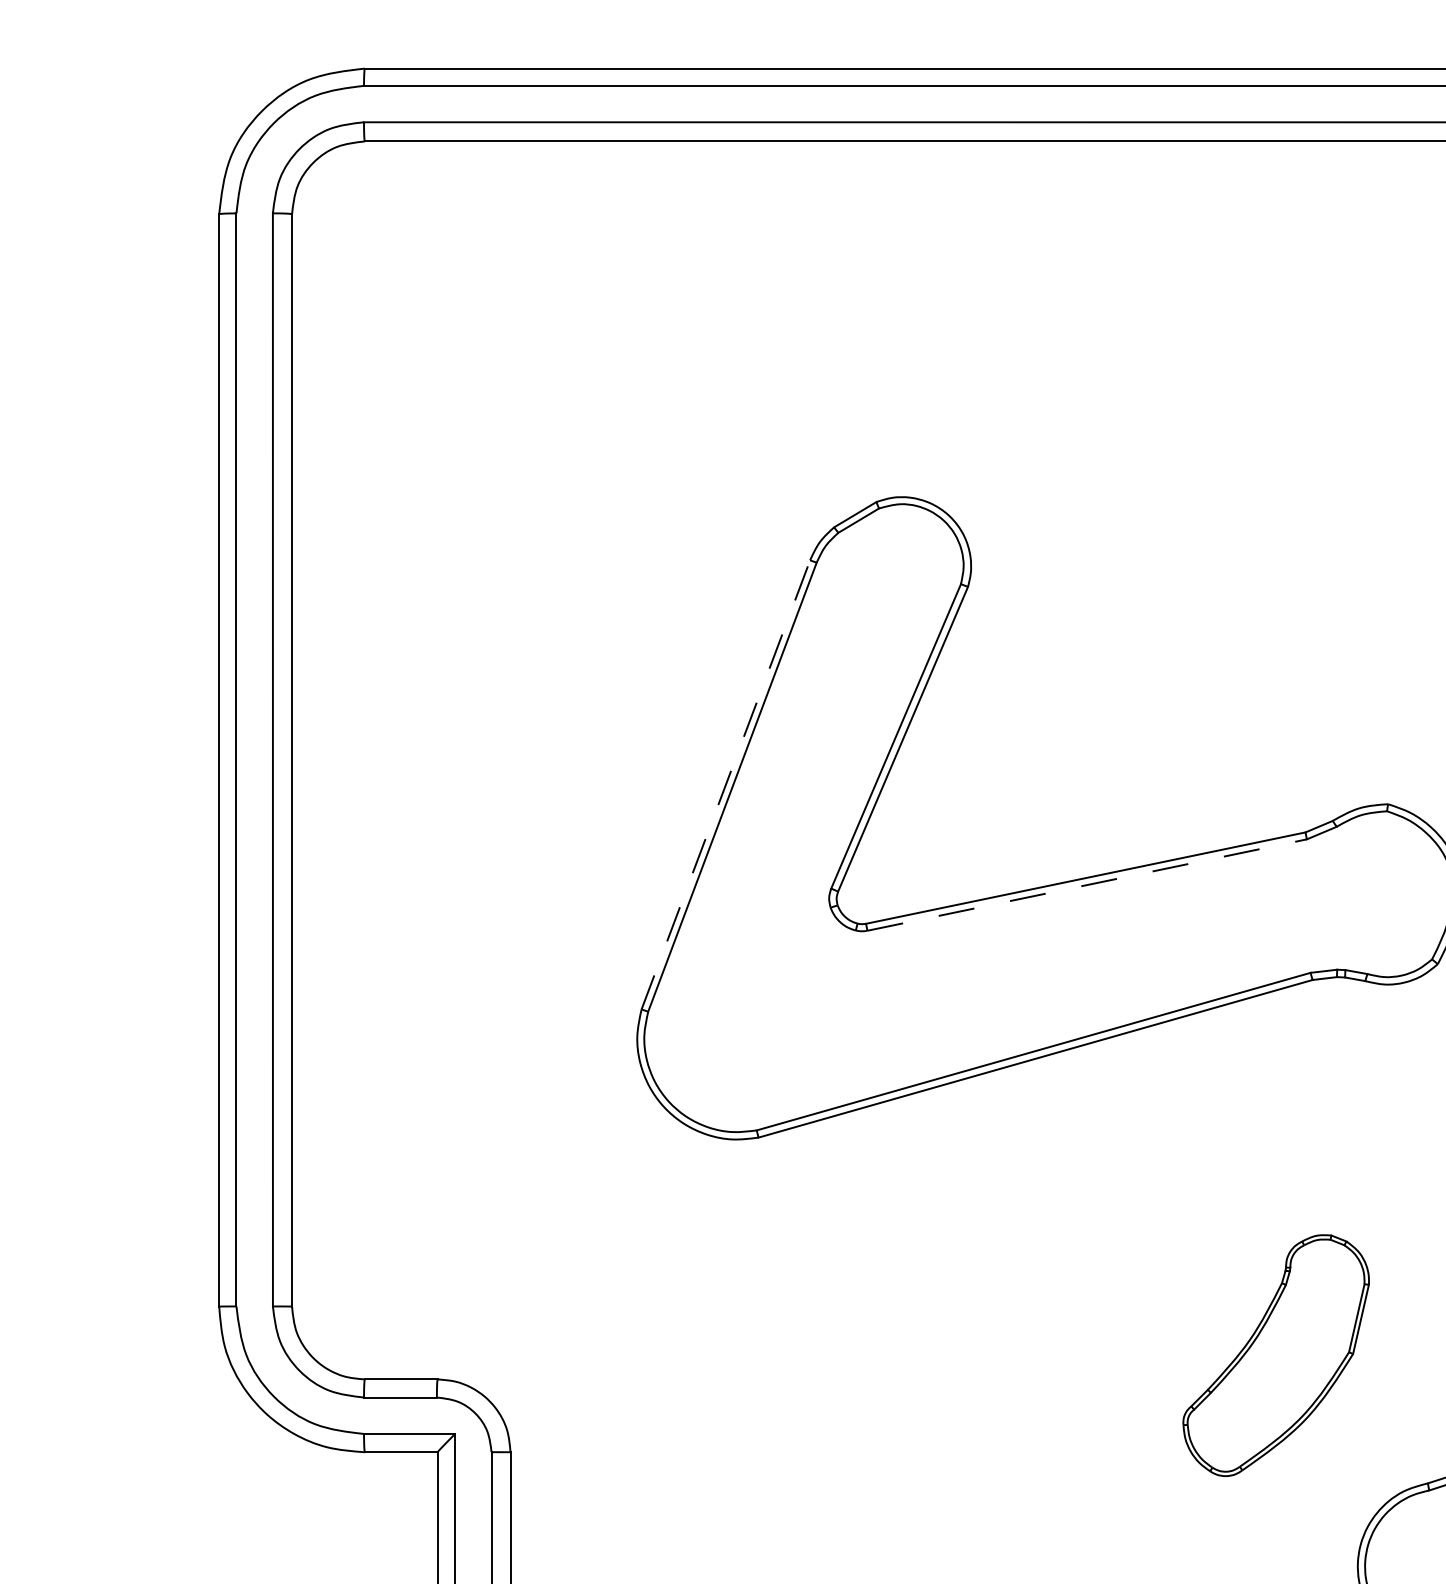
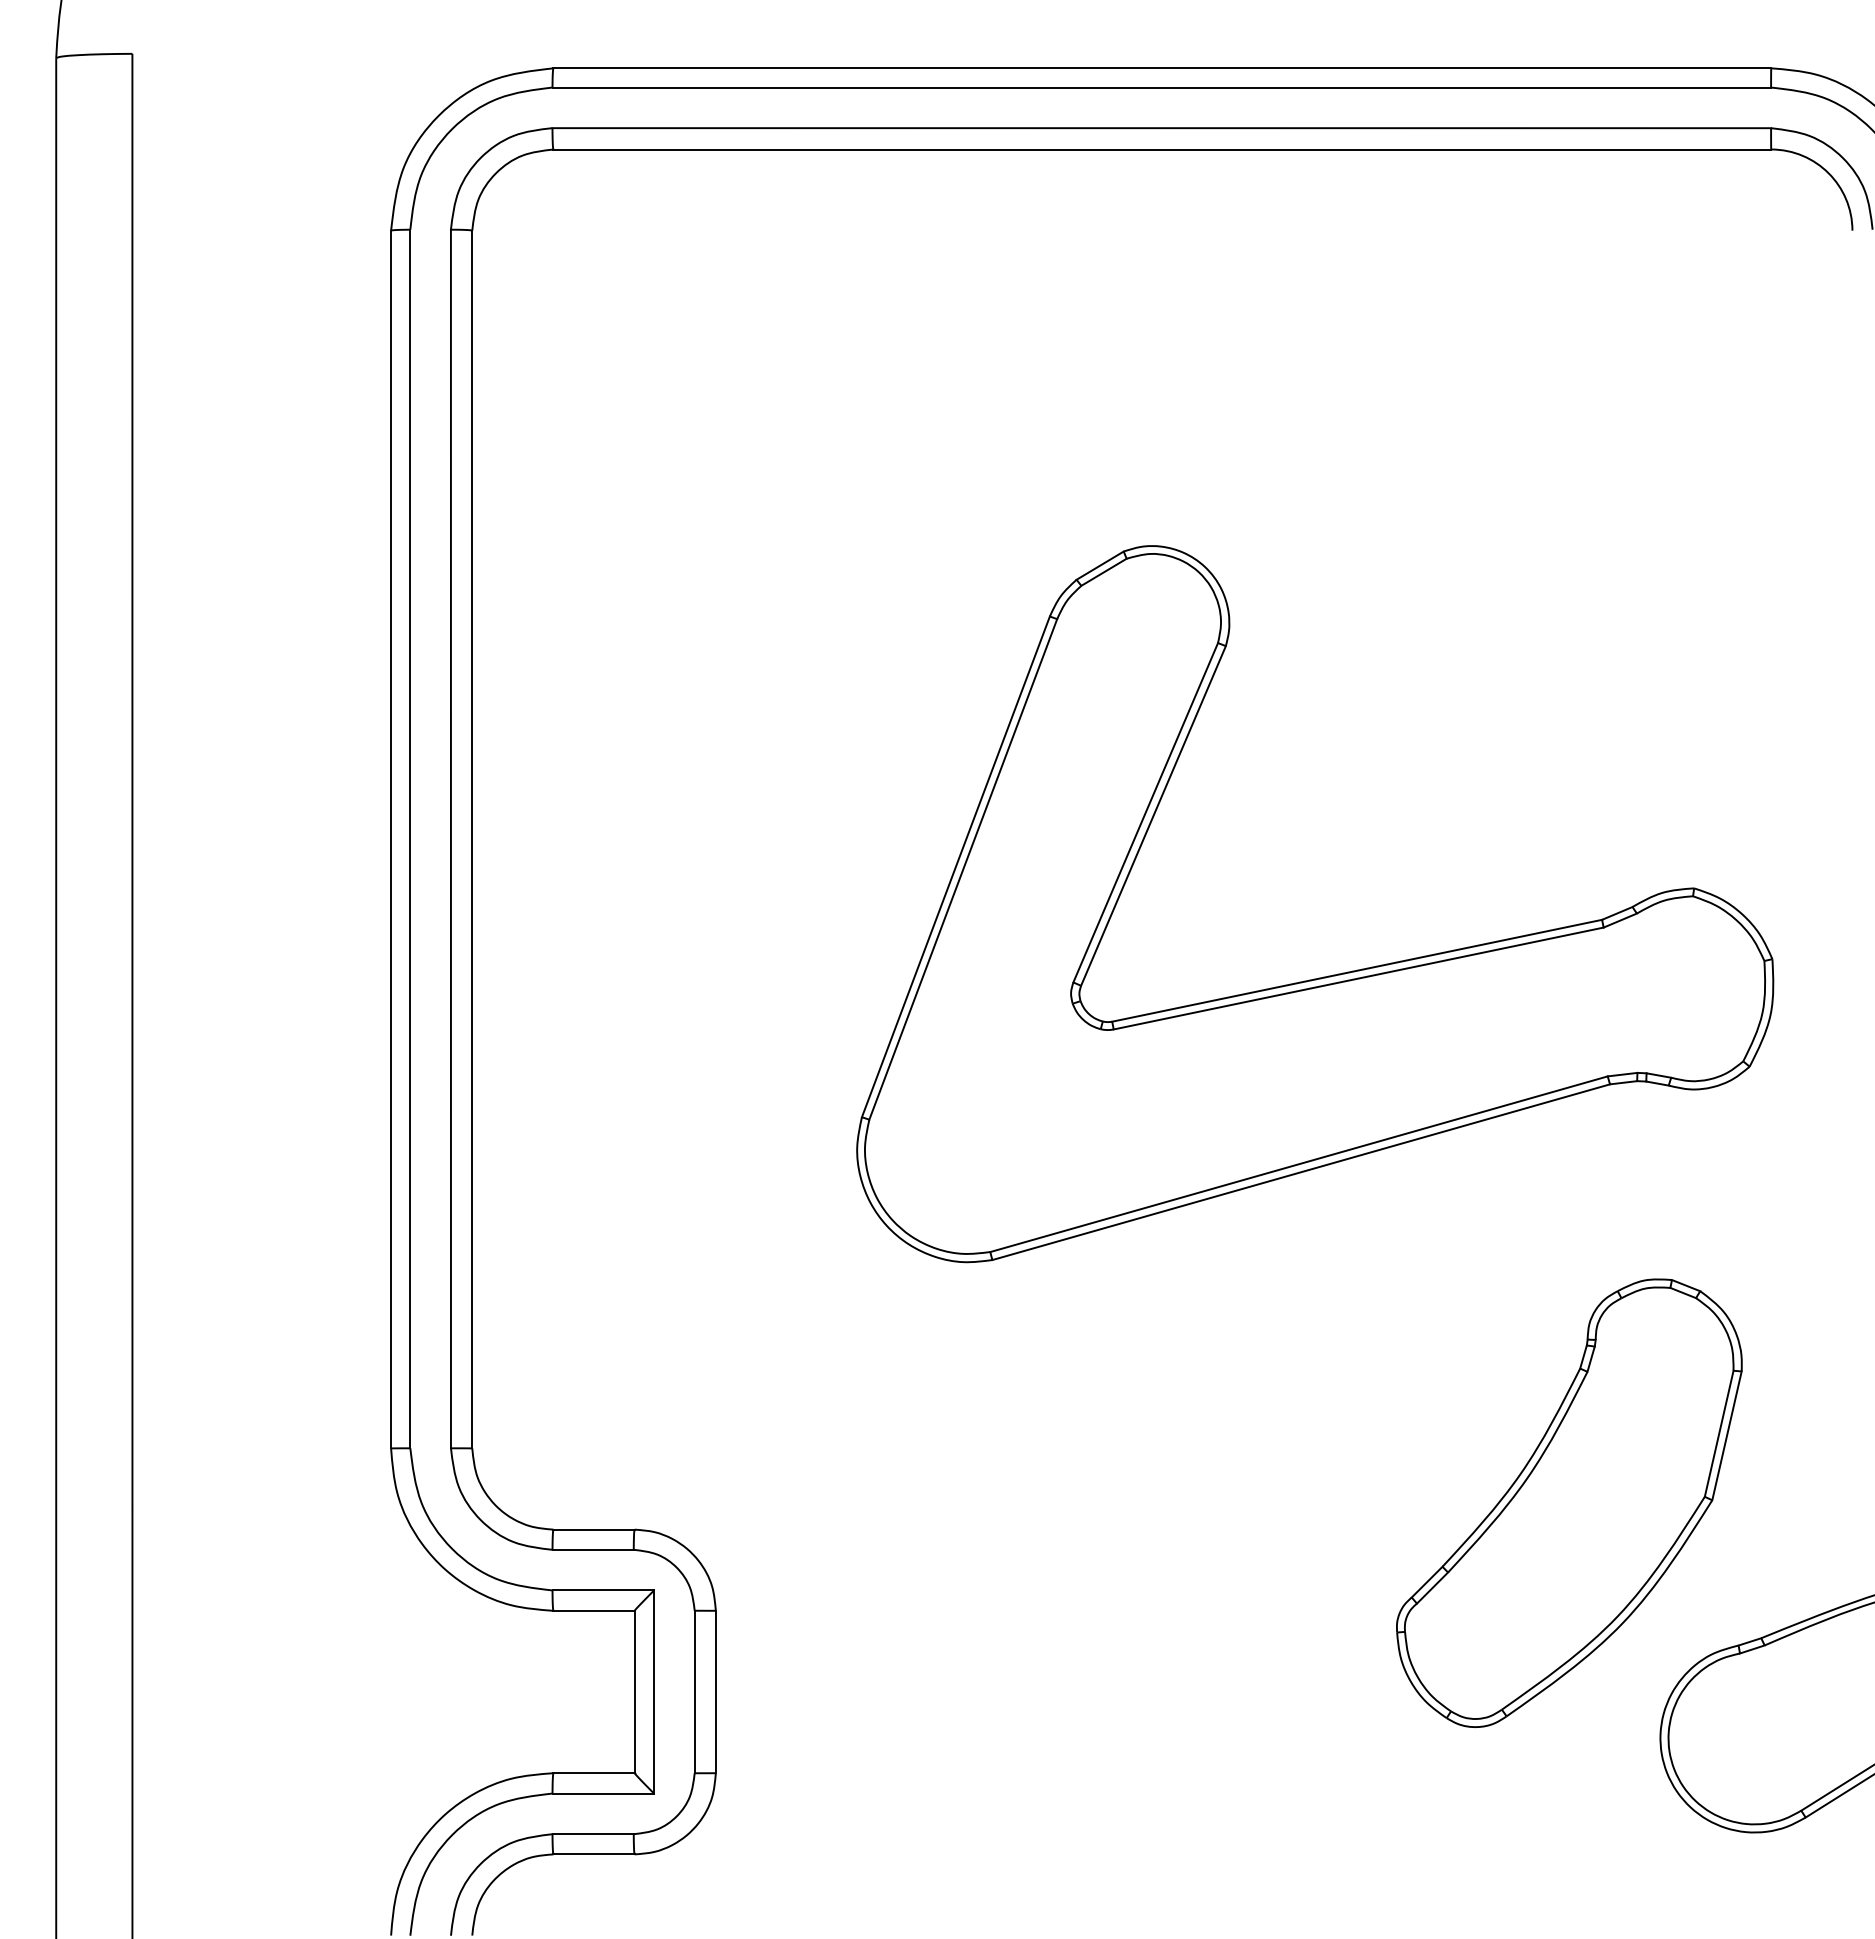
line: (726, 784) -> (956, 866), dashed -> solid
line: (1087, 885) -> (1359, 978), dashed -> solid
part: (1276, 1355) -> (1569, 1502), size x1.67

